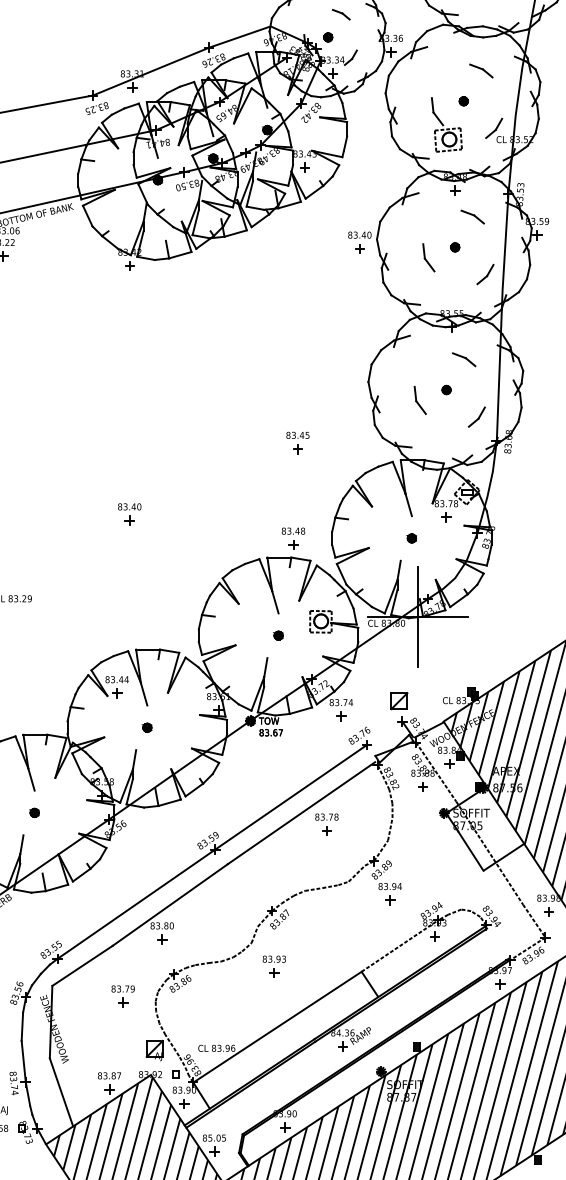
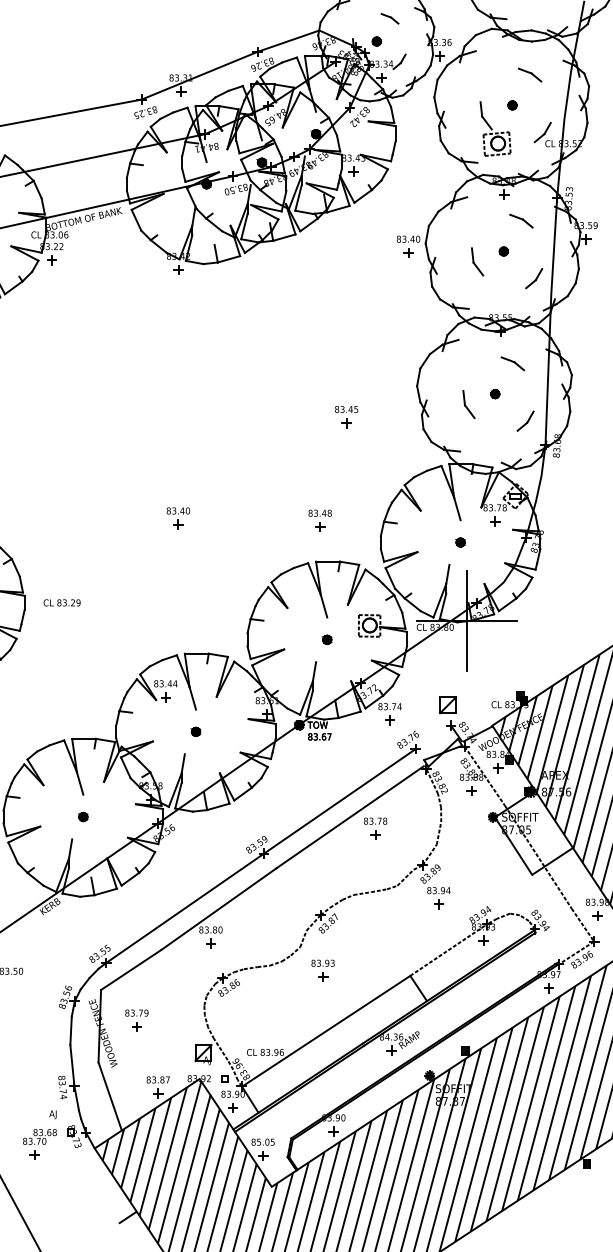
part: (297, 443) -> (346, 417), moved
part: (292, 538) -> (319, 520), moved
part: (122, 996) -> (136, 1020), moved

